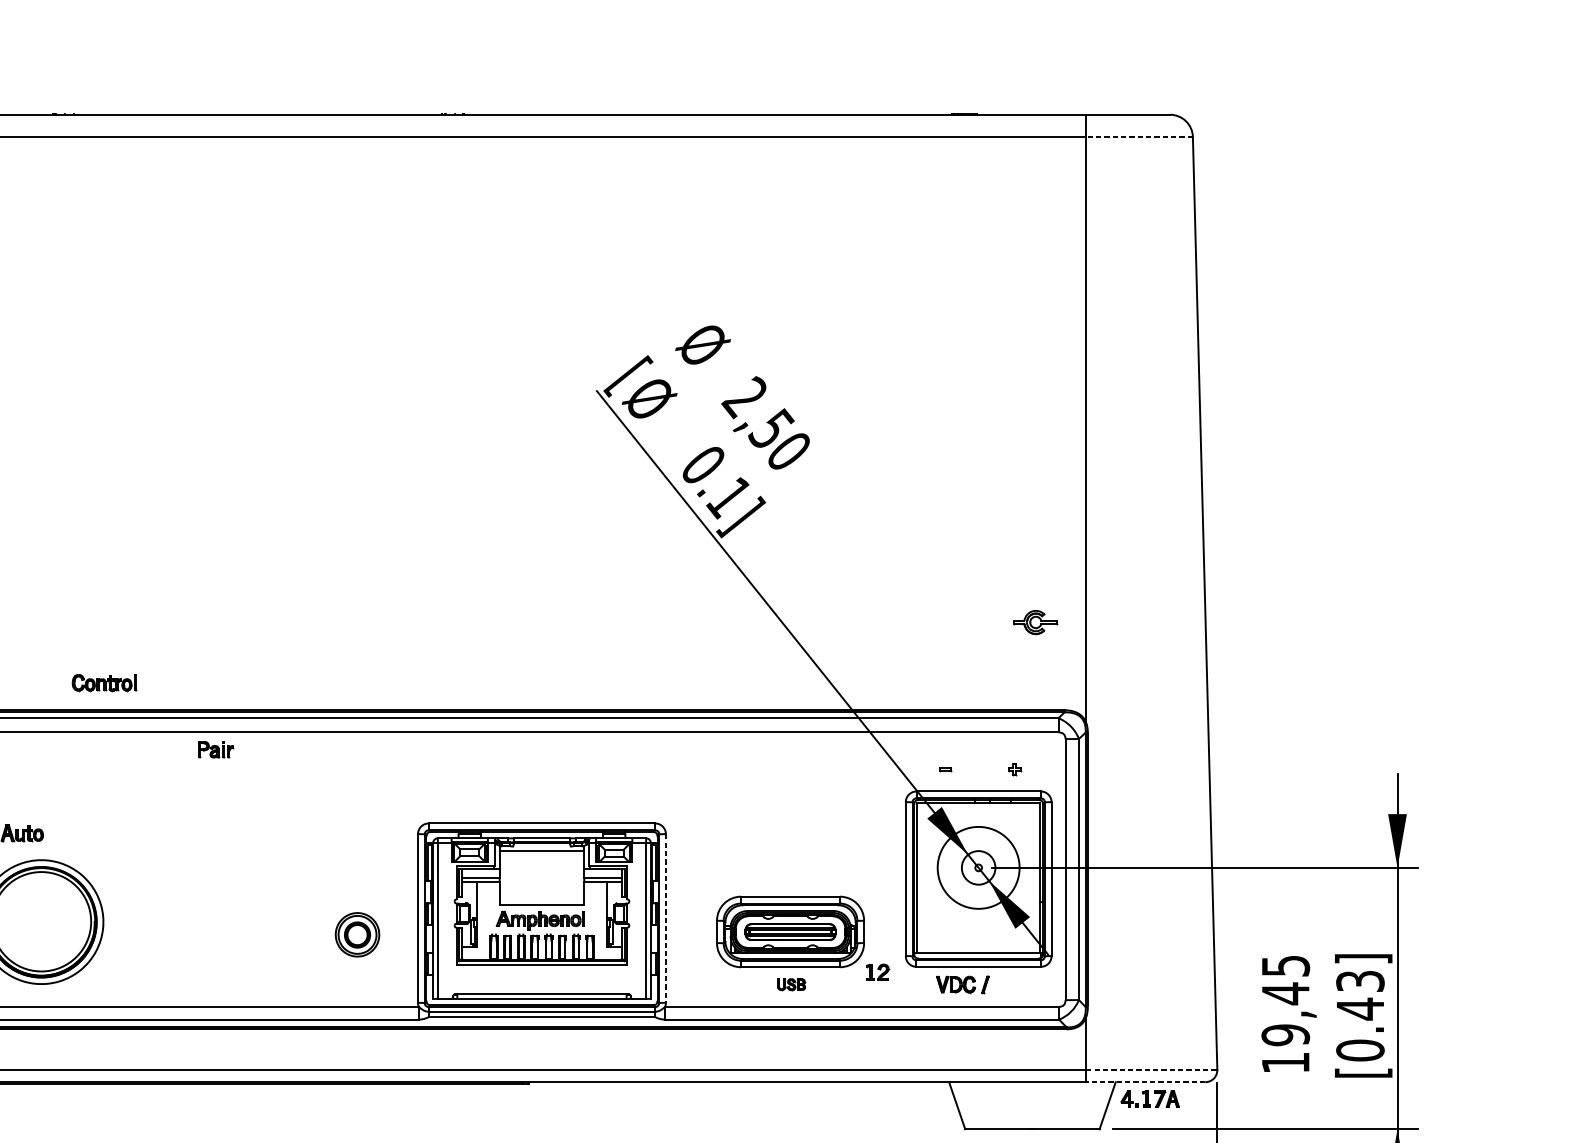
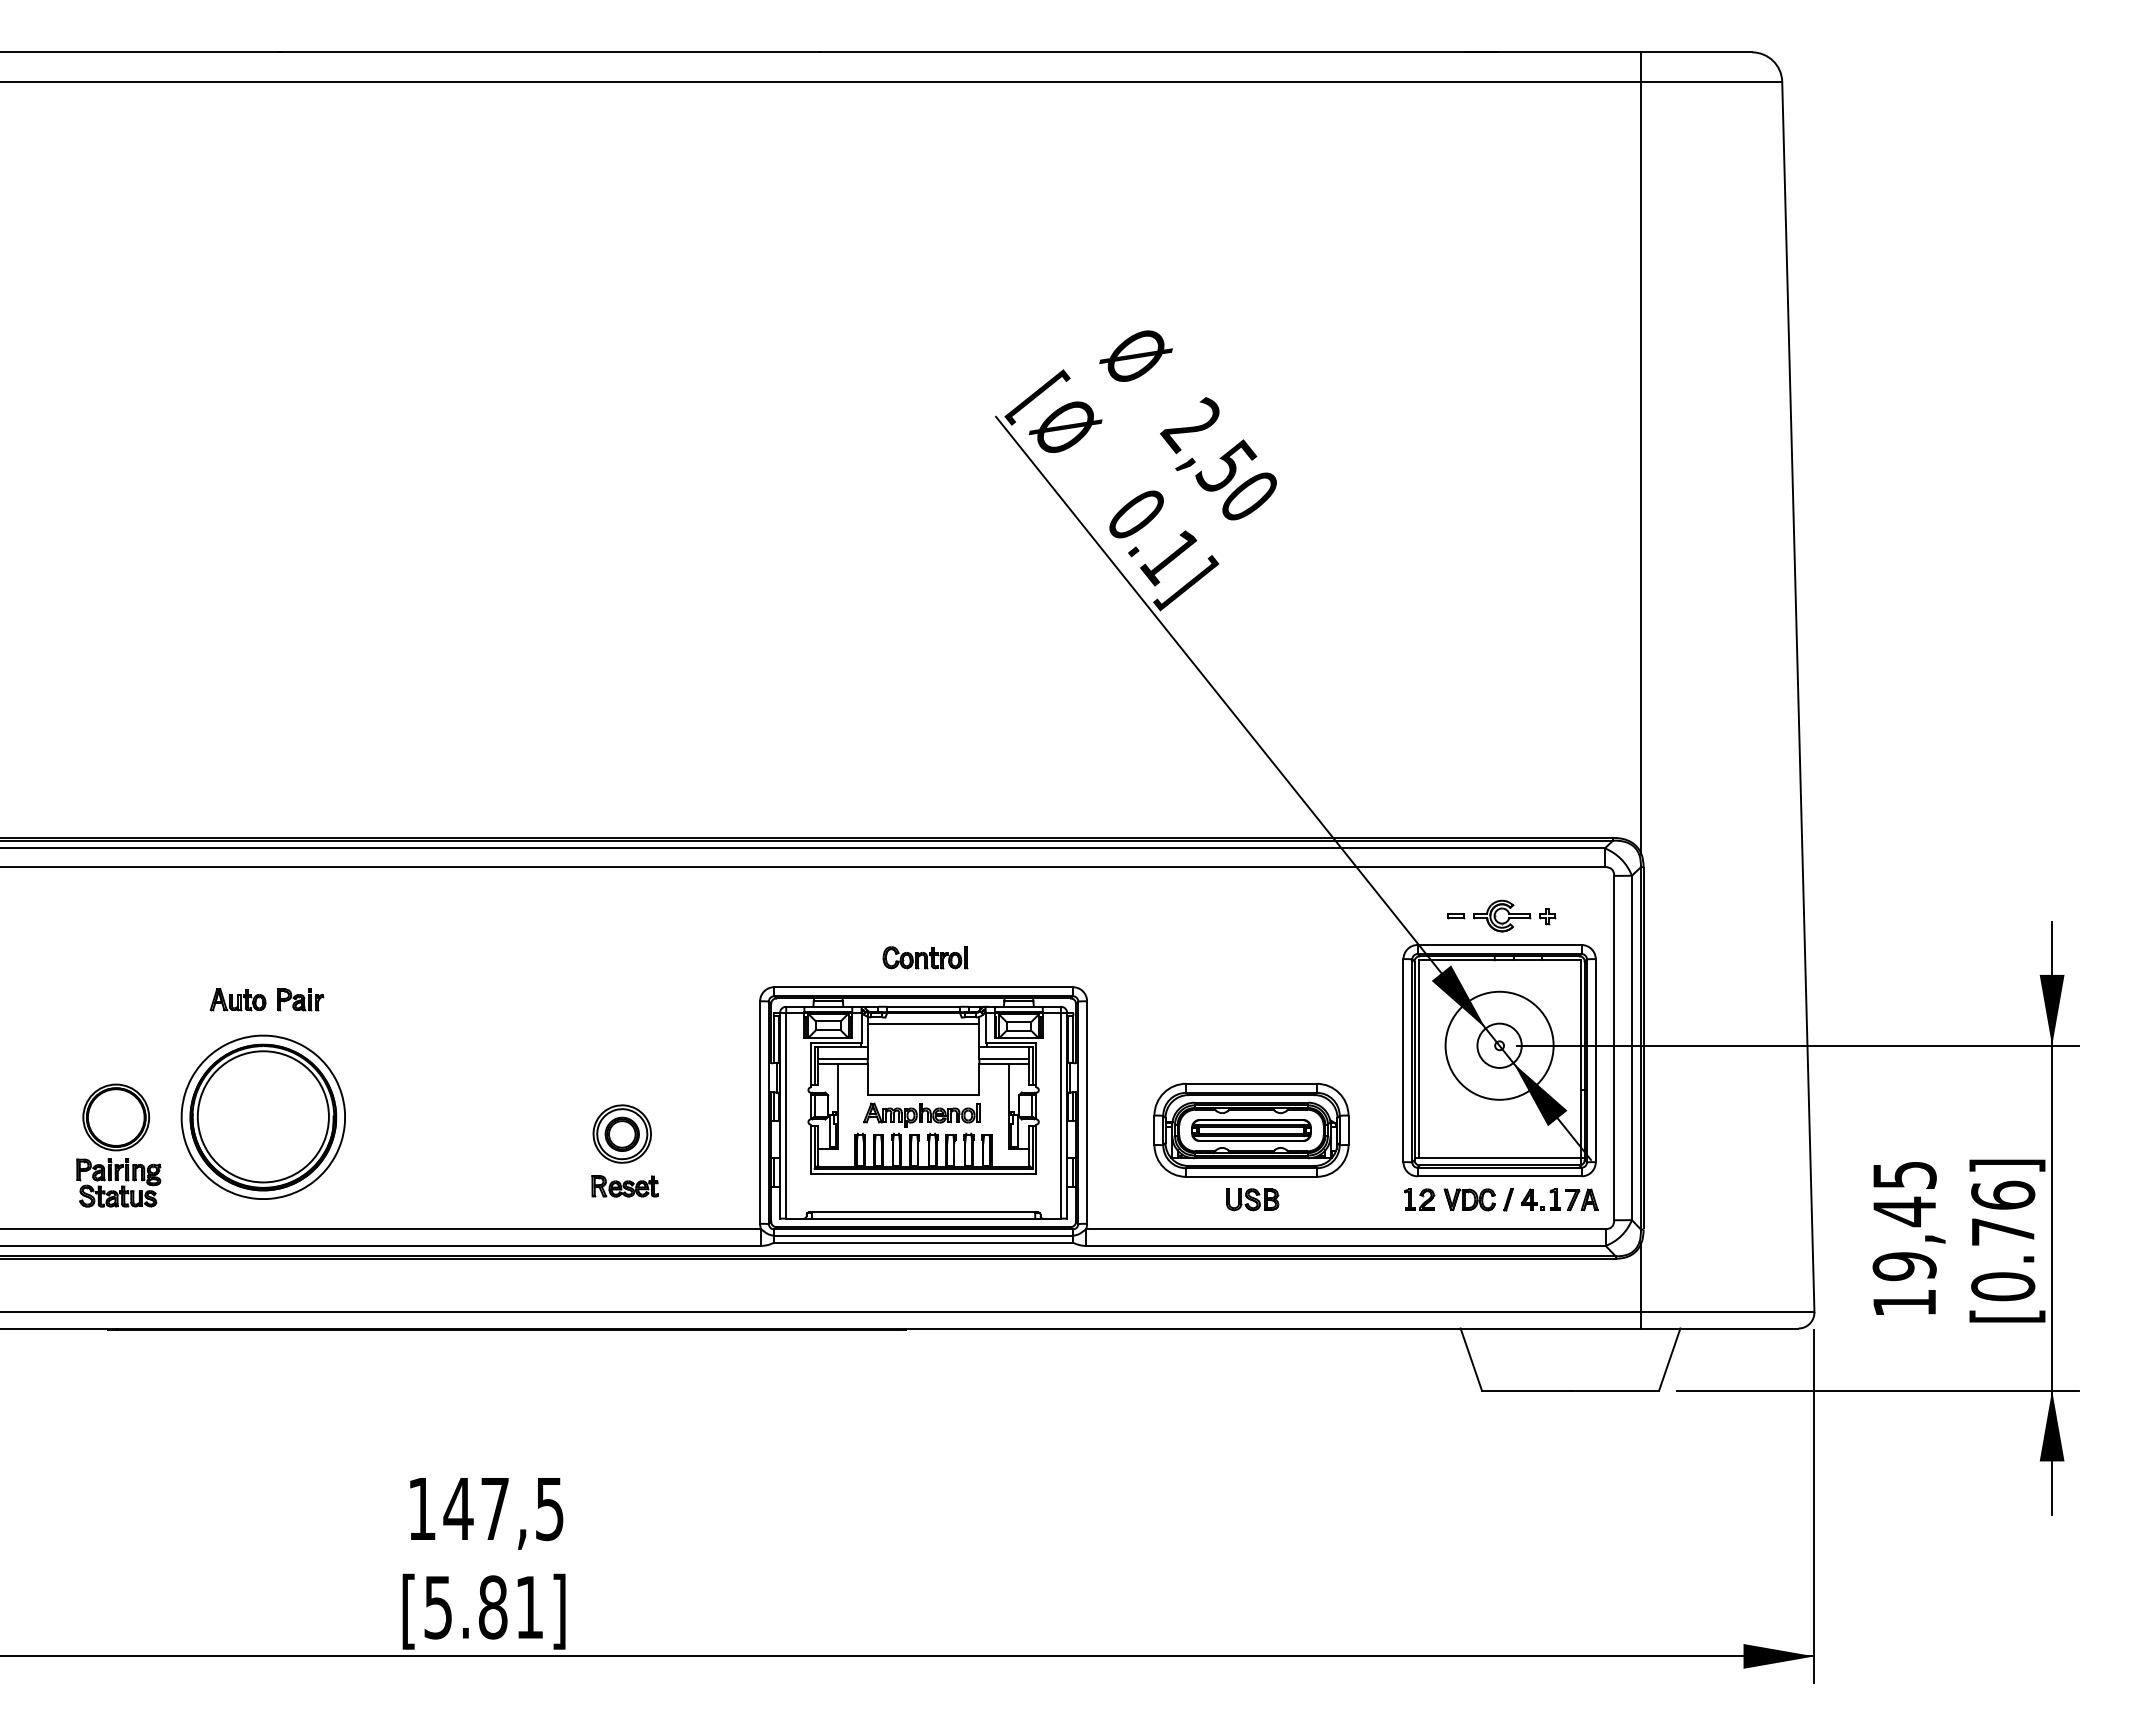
line: (1139, 136) -> (1711, 81), dashed -> solid
part: (1036, 622) -> (1502, 915), moved
part: (104, 682) -> (925, 957), moved
part: (215, 749) -> (300, 999), moved
line: (666, 919) -> (1087, 1113), dashed -> solid
part: (356, 934) -> (621, 1133), moved
part: (877, 972) -> (1419, 1199), moved
part: (315, 974) -> (624, 1186), added
part: (791, 984) -> (1252, 1199), size x1.43
text: (1360, 995) -> (2003, 1213), [0.43] -> [0.76]
line: (1151, 1070) -> (1727, 1312), dashed -> solid
line: (1145, 1082) -> (1719, 1328), dashed -> solid
part: (1149, 1098) -> (1559, 1199), moved

